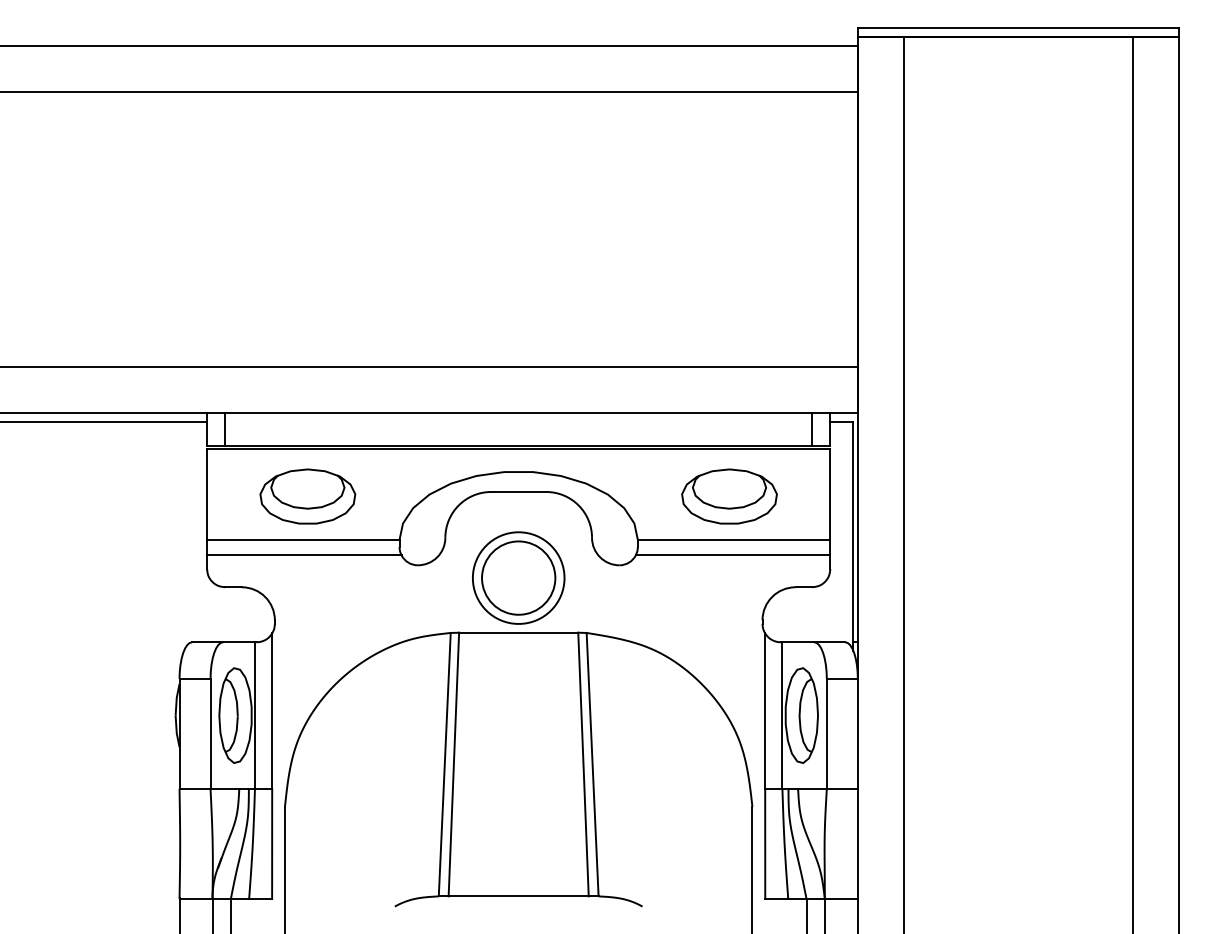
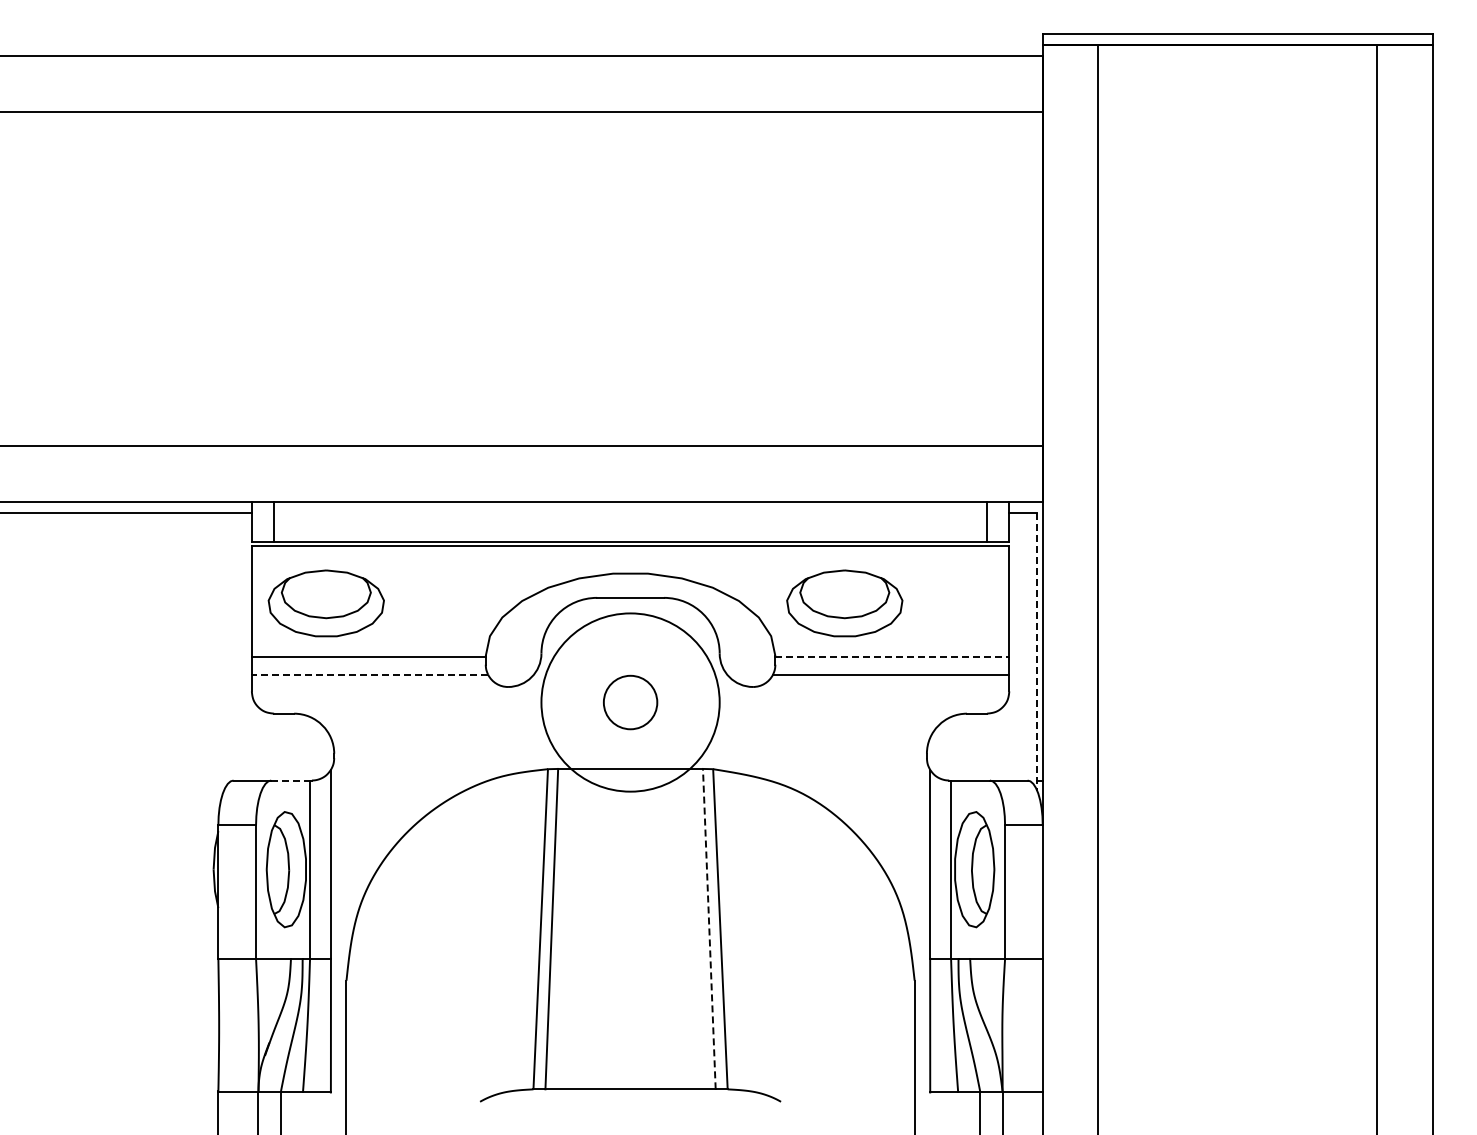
part: (307, 496) -> (325, 603), moved
part: (729, 496) -> (844, 603), moved
line: (853, 536) -> (1037, 651), solid -> dashed
line: (734, 540) -> (892, 656), solid -> dashed
line: (303, 555) -> (369, 674), solid -> dashed
circle: (518, 578) -> (630, 702), size x0.6
circle: (518, 578) -> (630, 702), size x1.6
line: (239, 642) -> (291, 780), solid -> dashed
line: (583, 764) -> (709, 928), solid -> dashed

